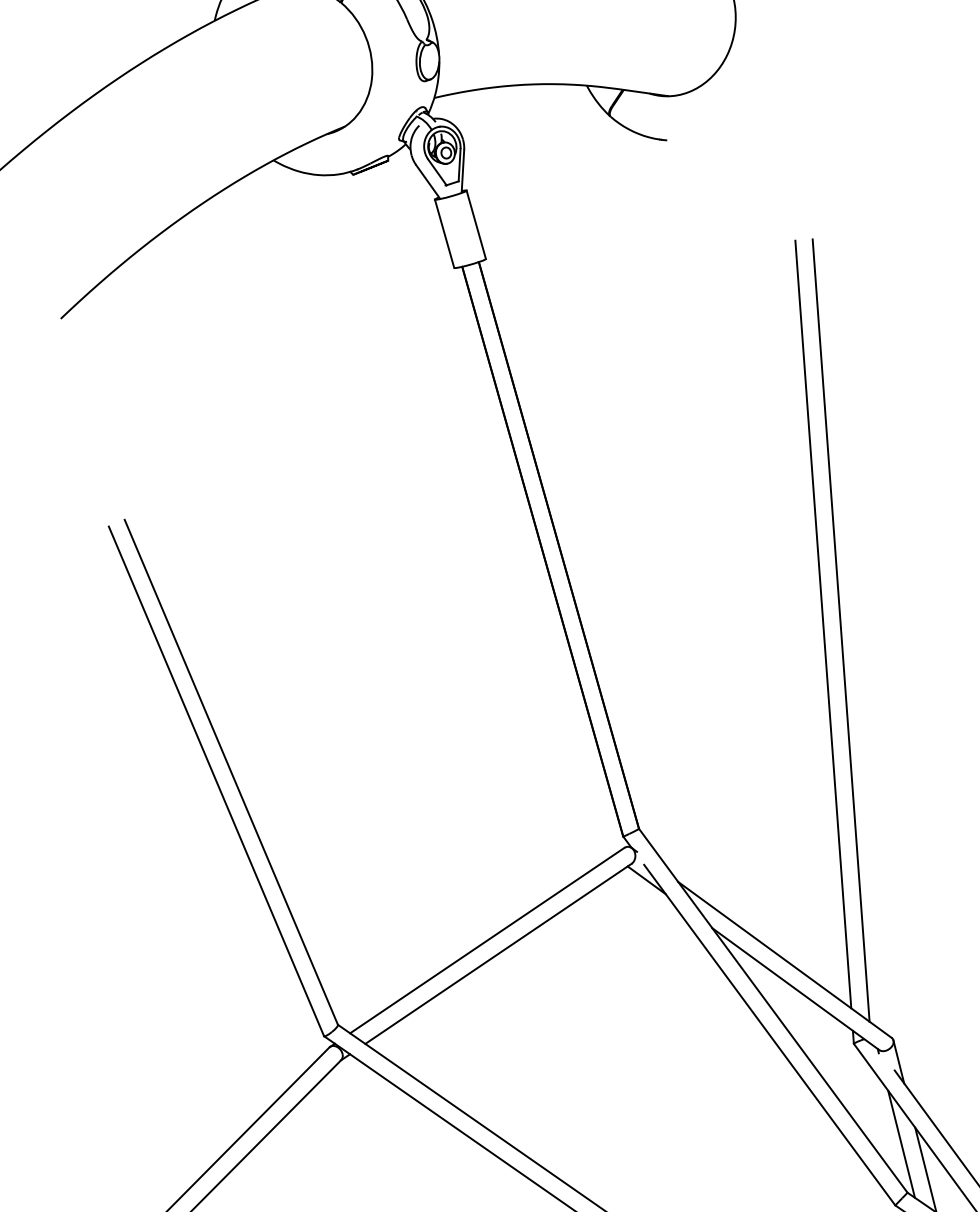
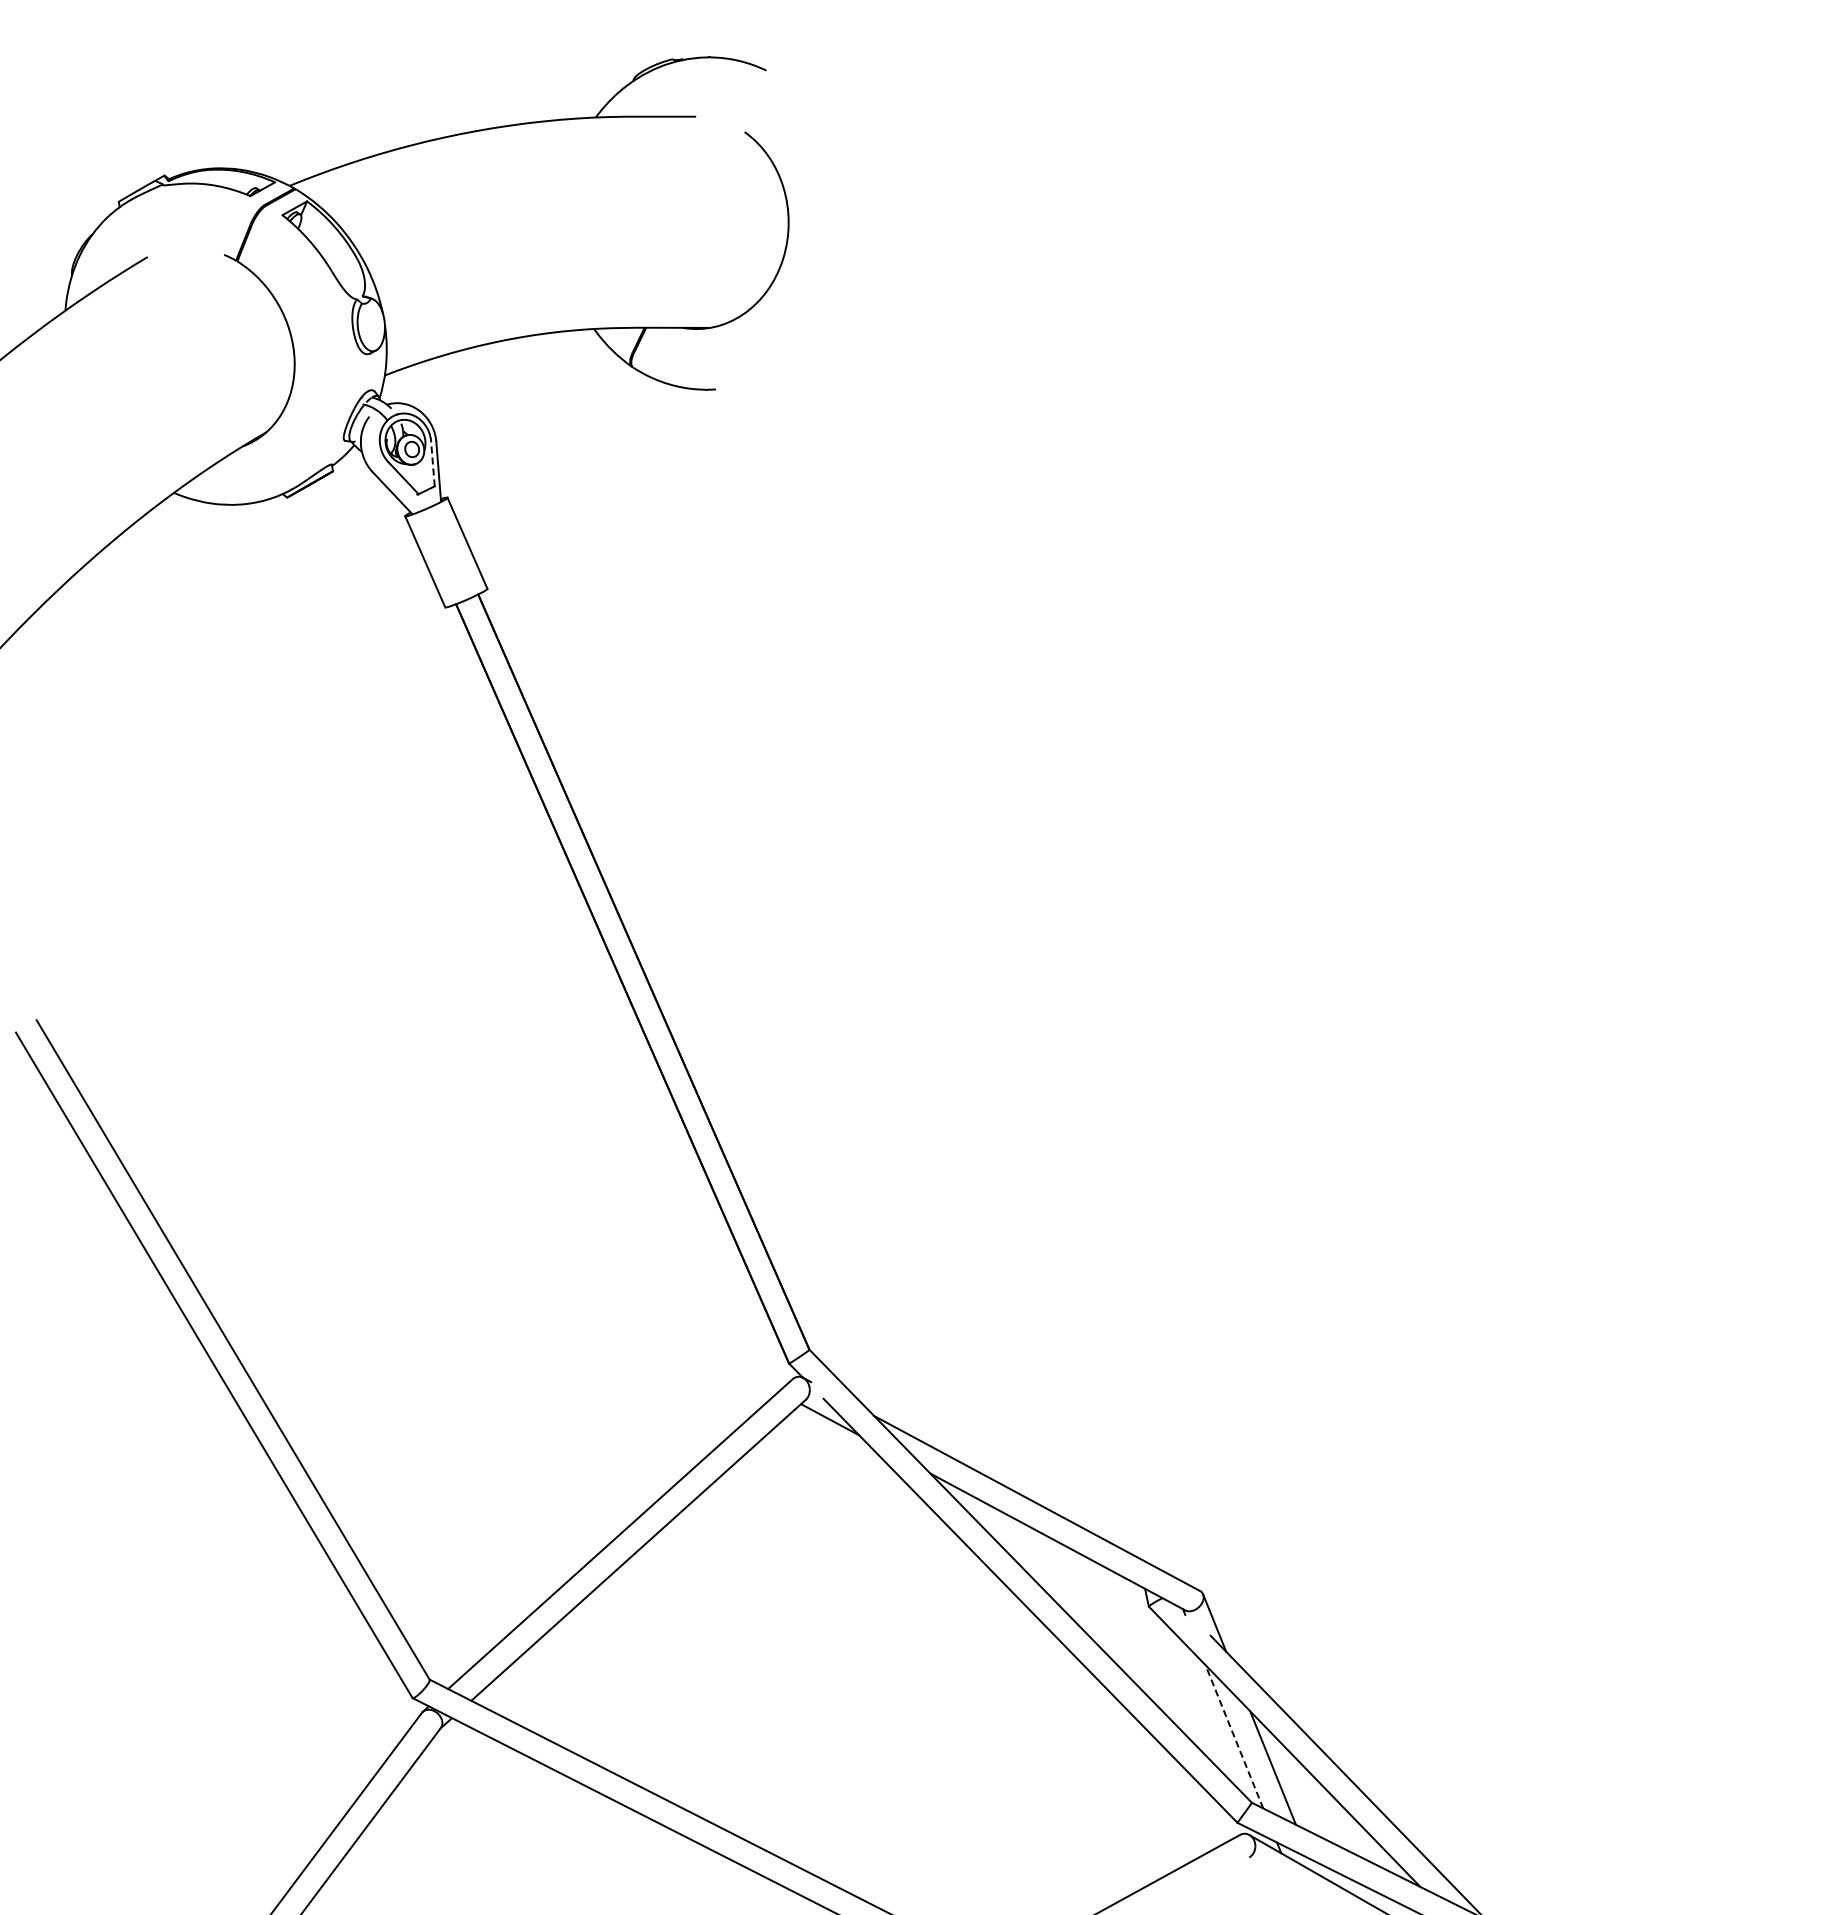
line: (459, 164) -> (432, 463), solid -> dashed
line: (823, 624) -> (1025, 1030), removed
line: (841, 630) -> (1051, 1035), removed
line: (901, 1144) -> (1234, 1736), solid -> dashed

